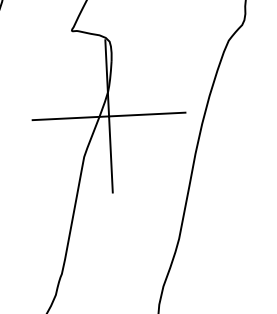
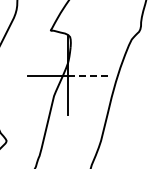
line: (146, 114) -> (87, 75), solid -> dashed

